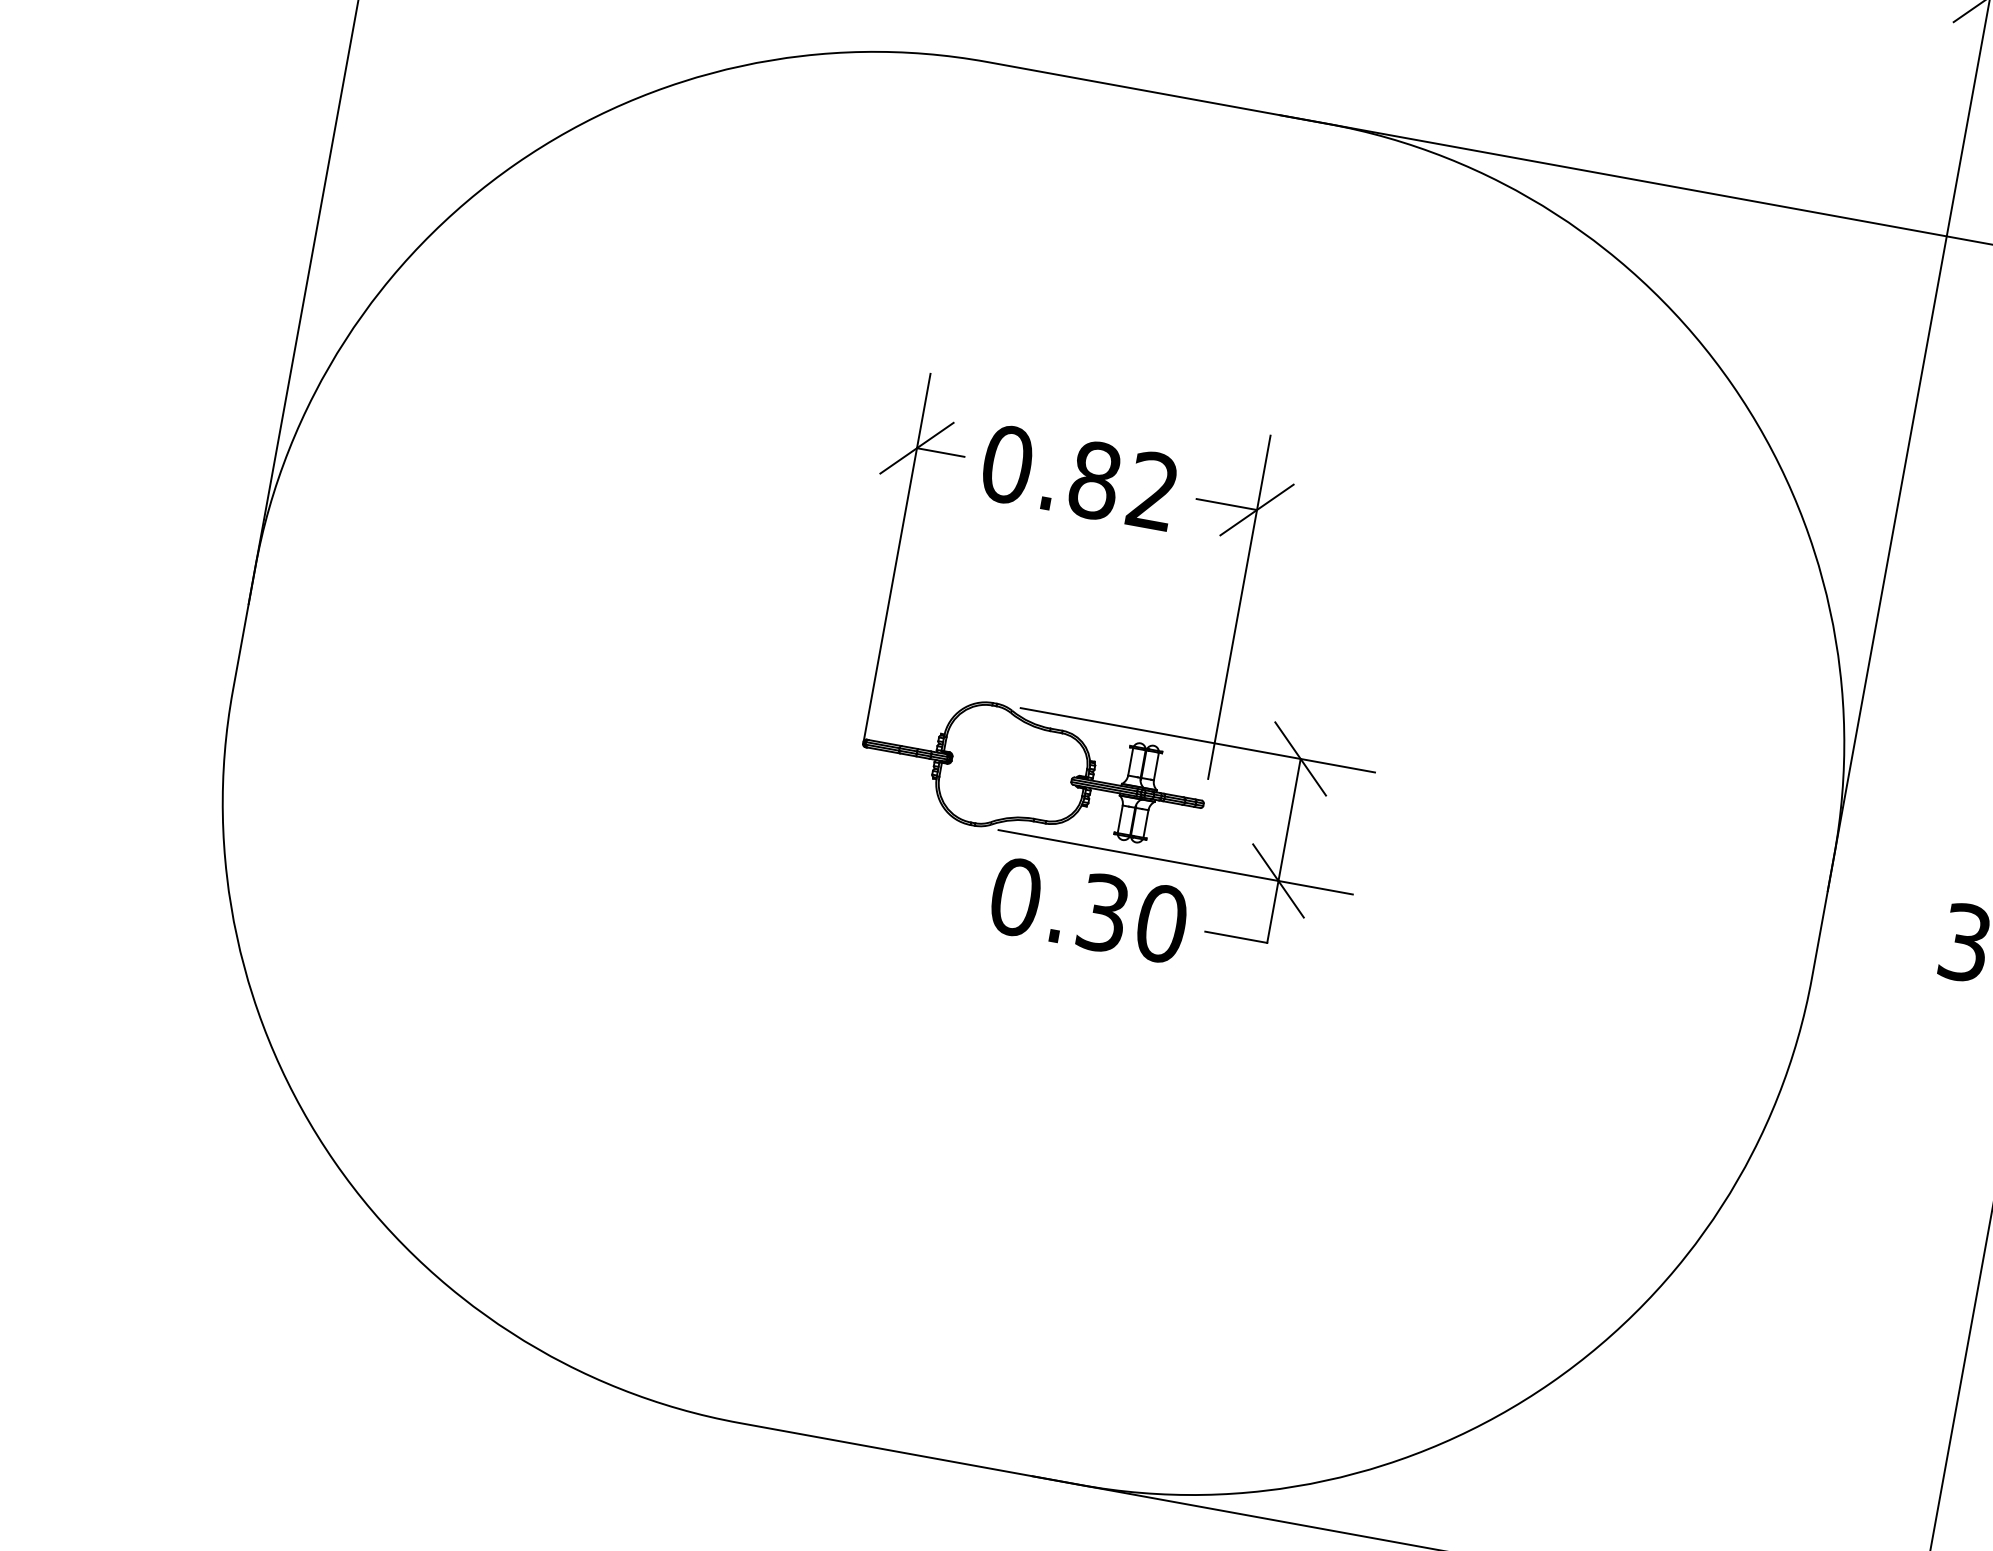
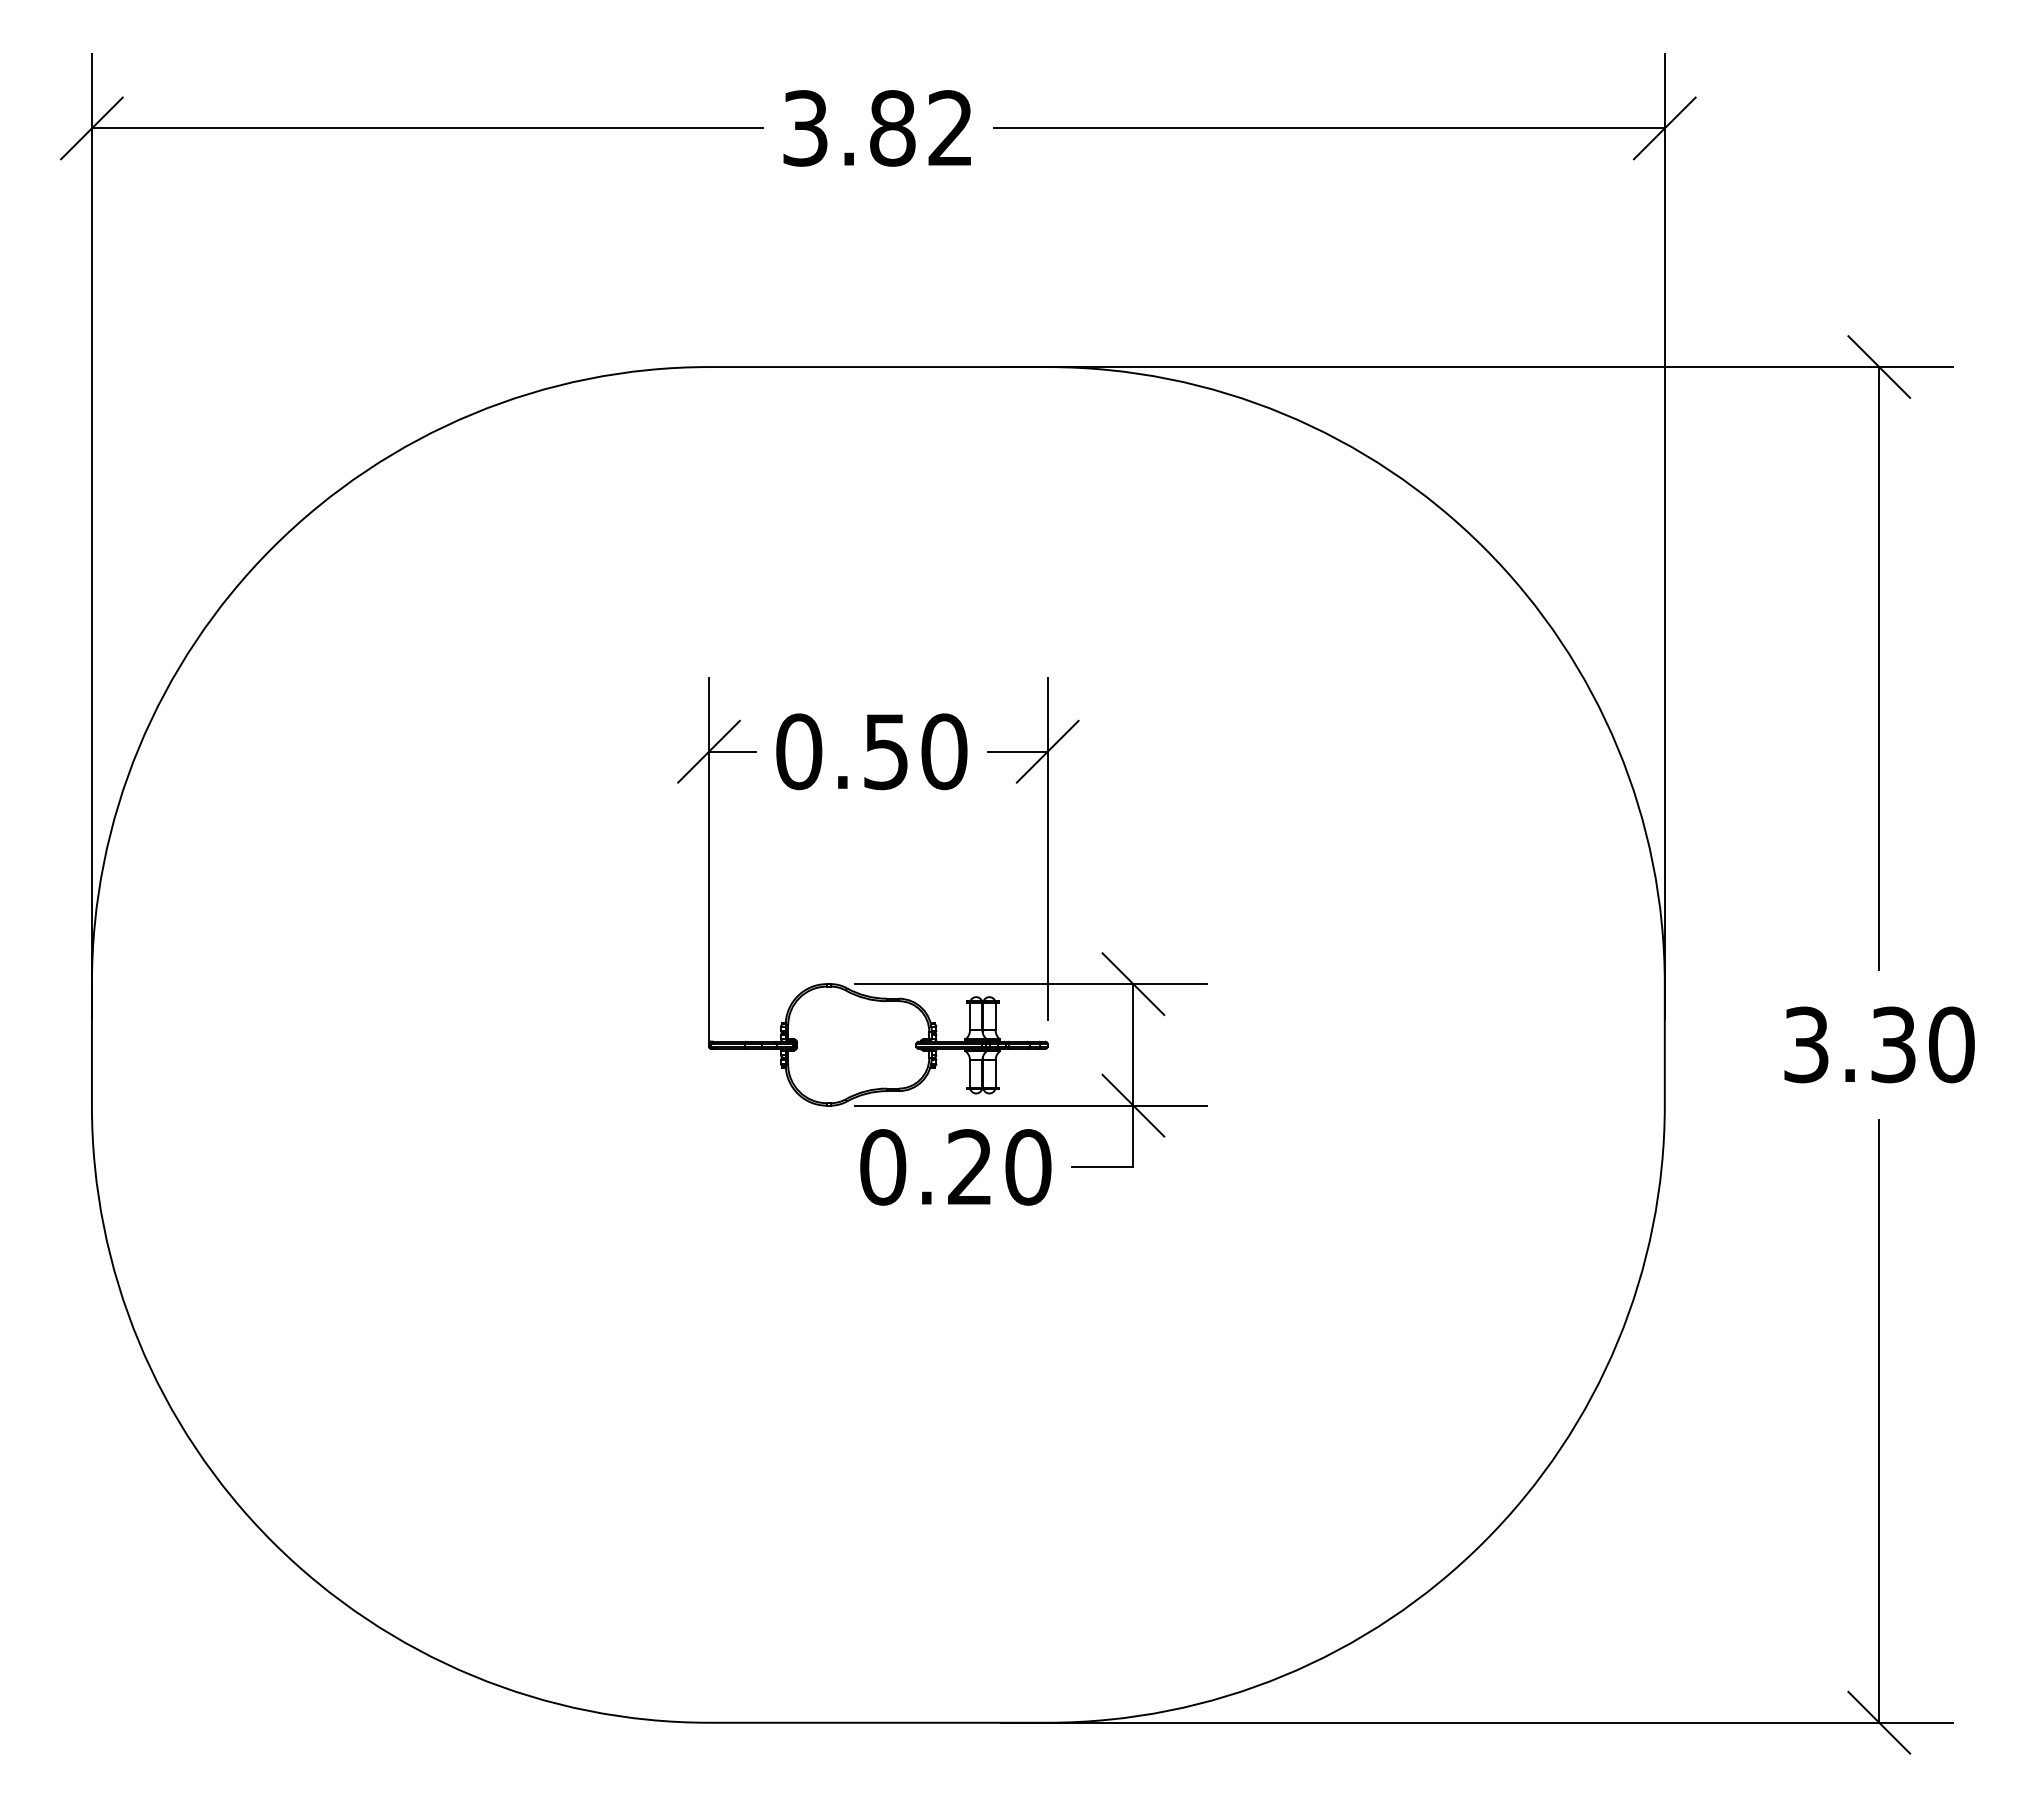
text: (1124, 485) -> (915, 751), 0.82 -> 0.50
text: (1103, 913) -> (970, 1167), 0.30 -> 0.20

